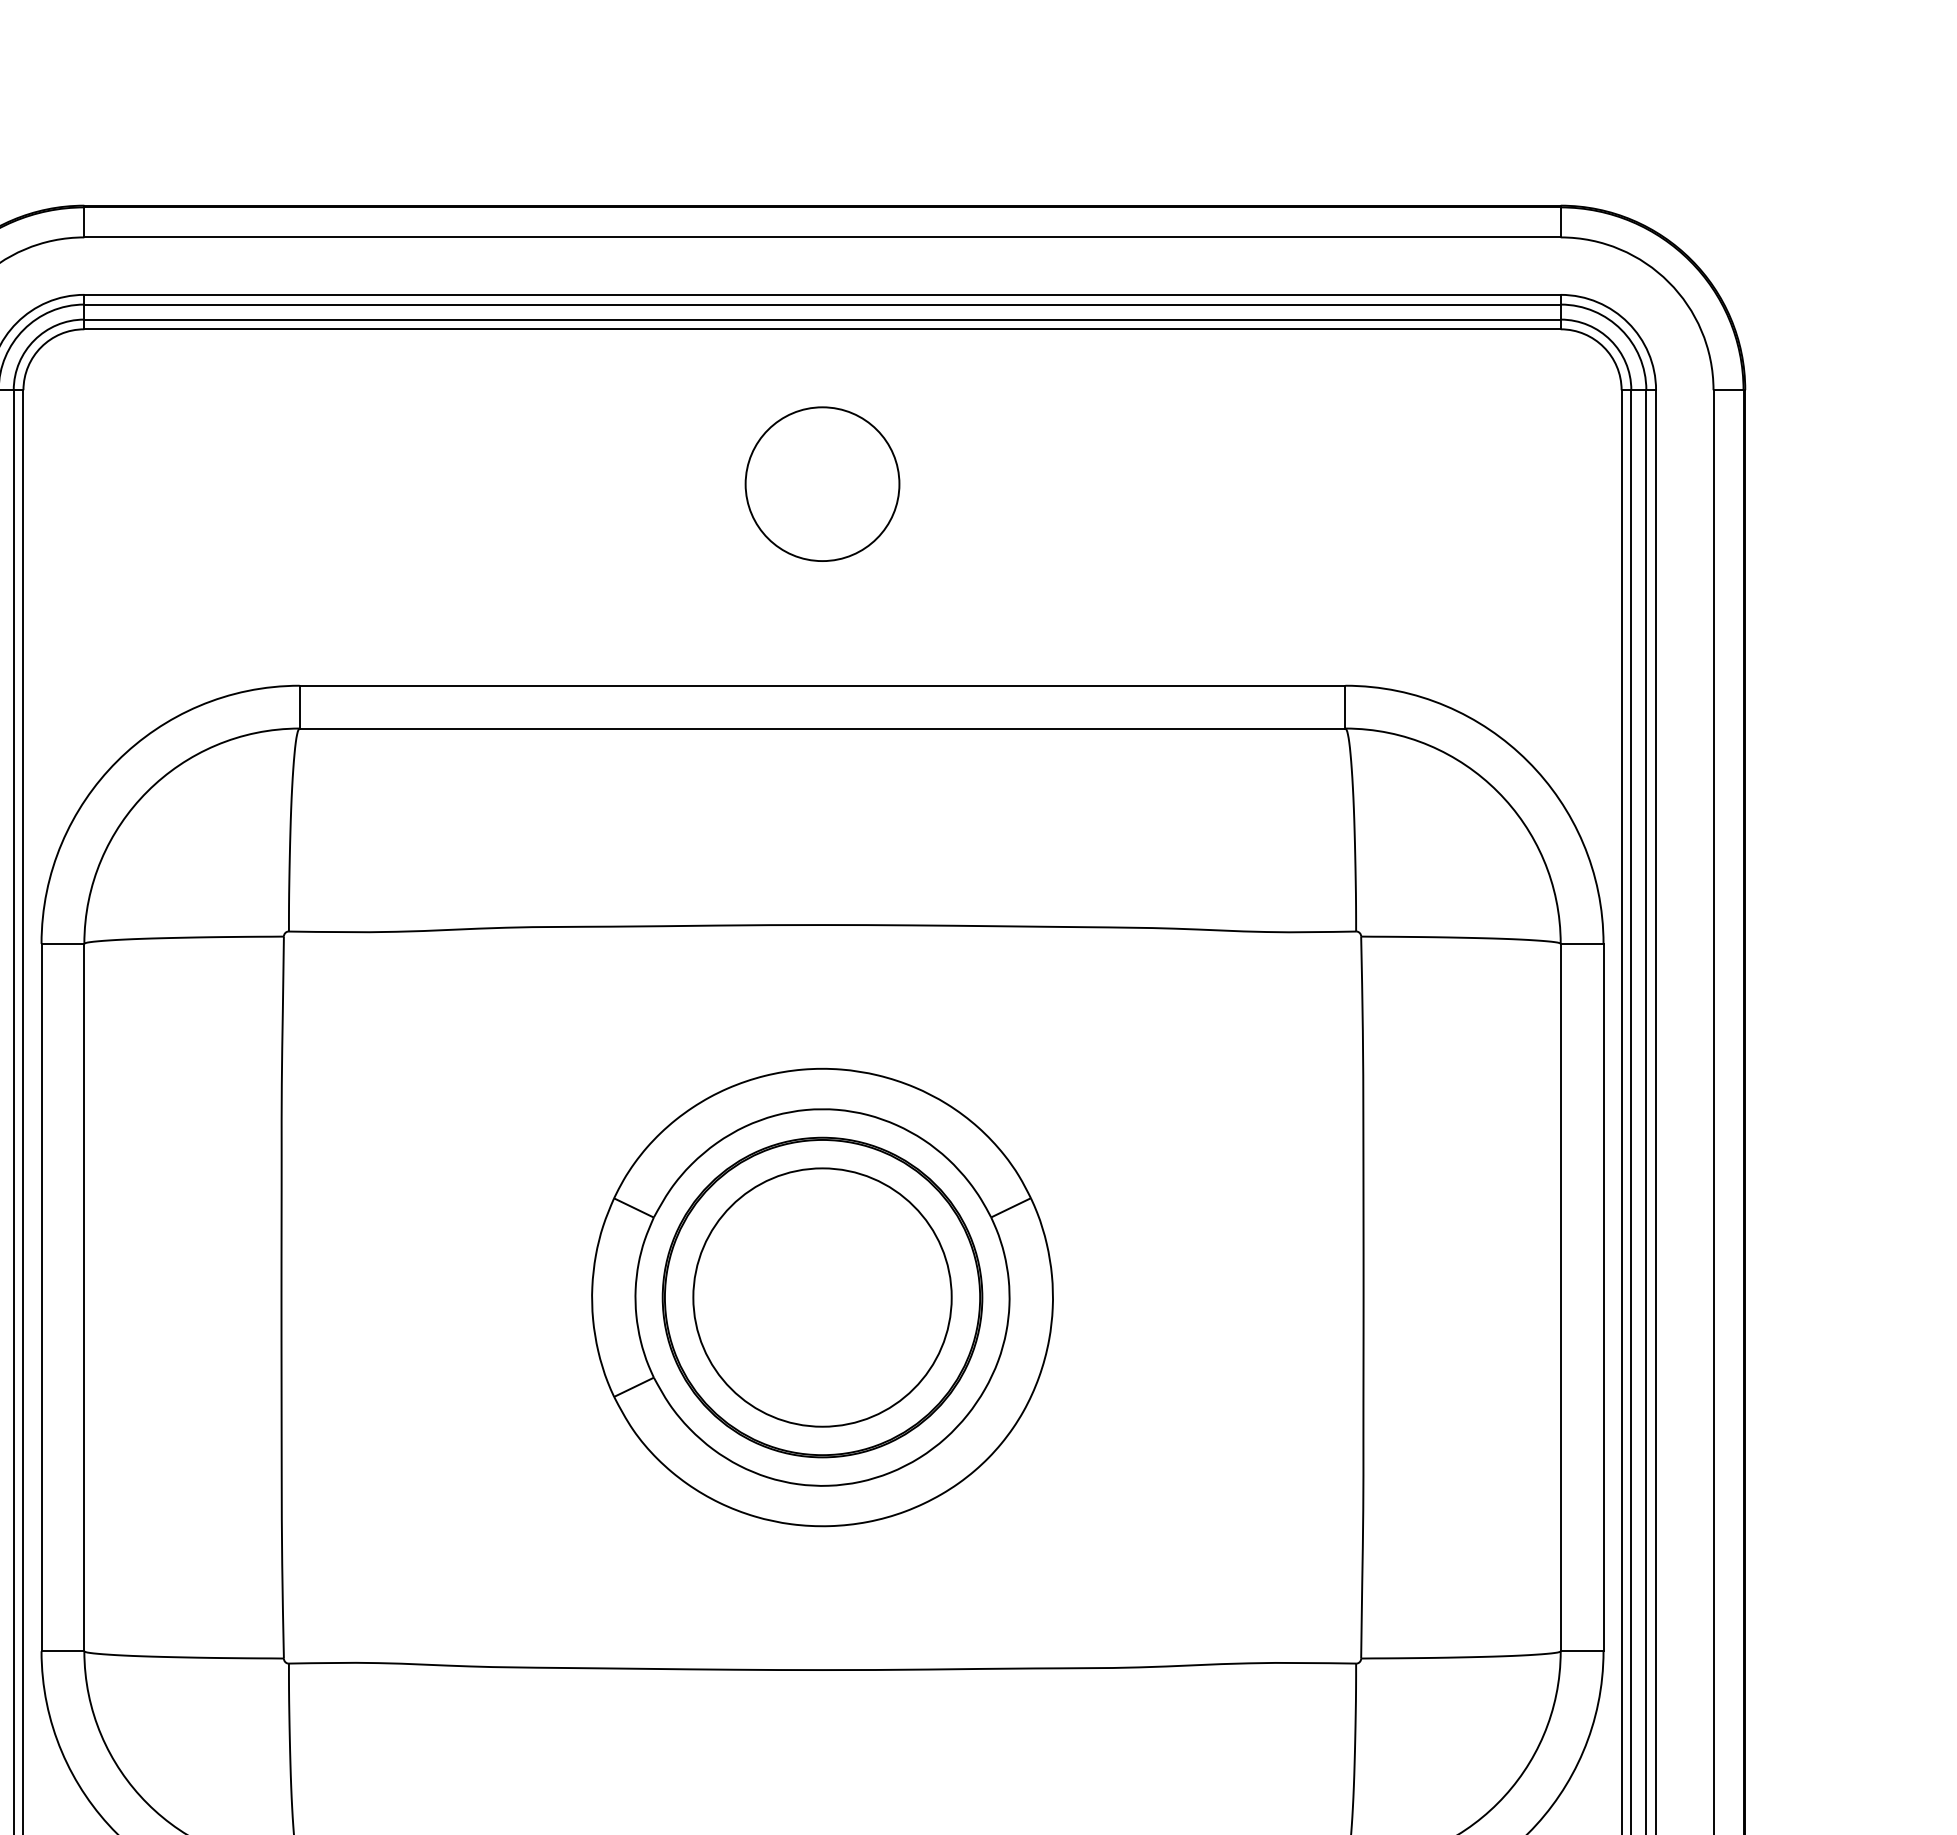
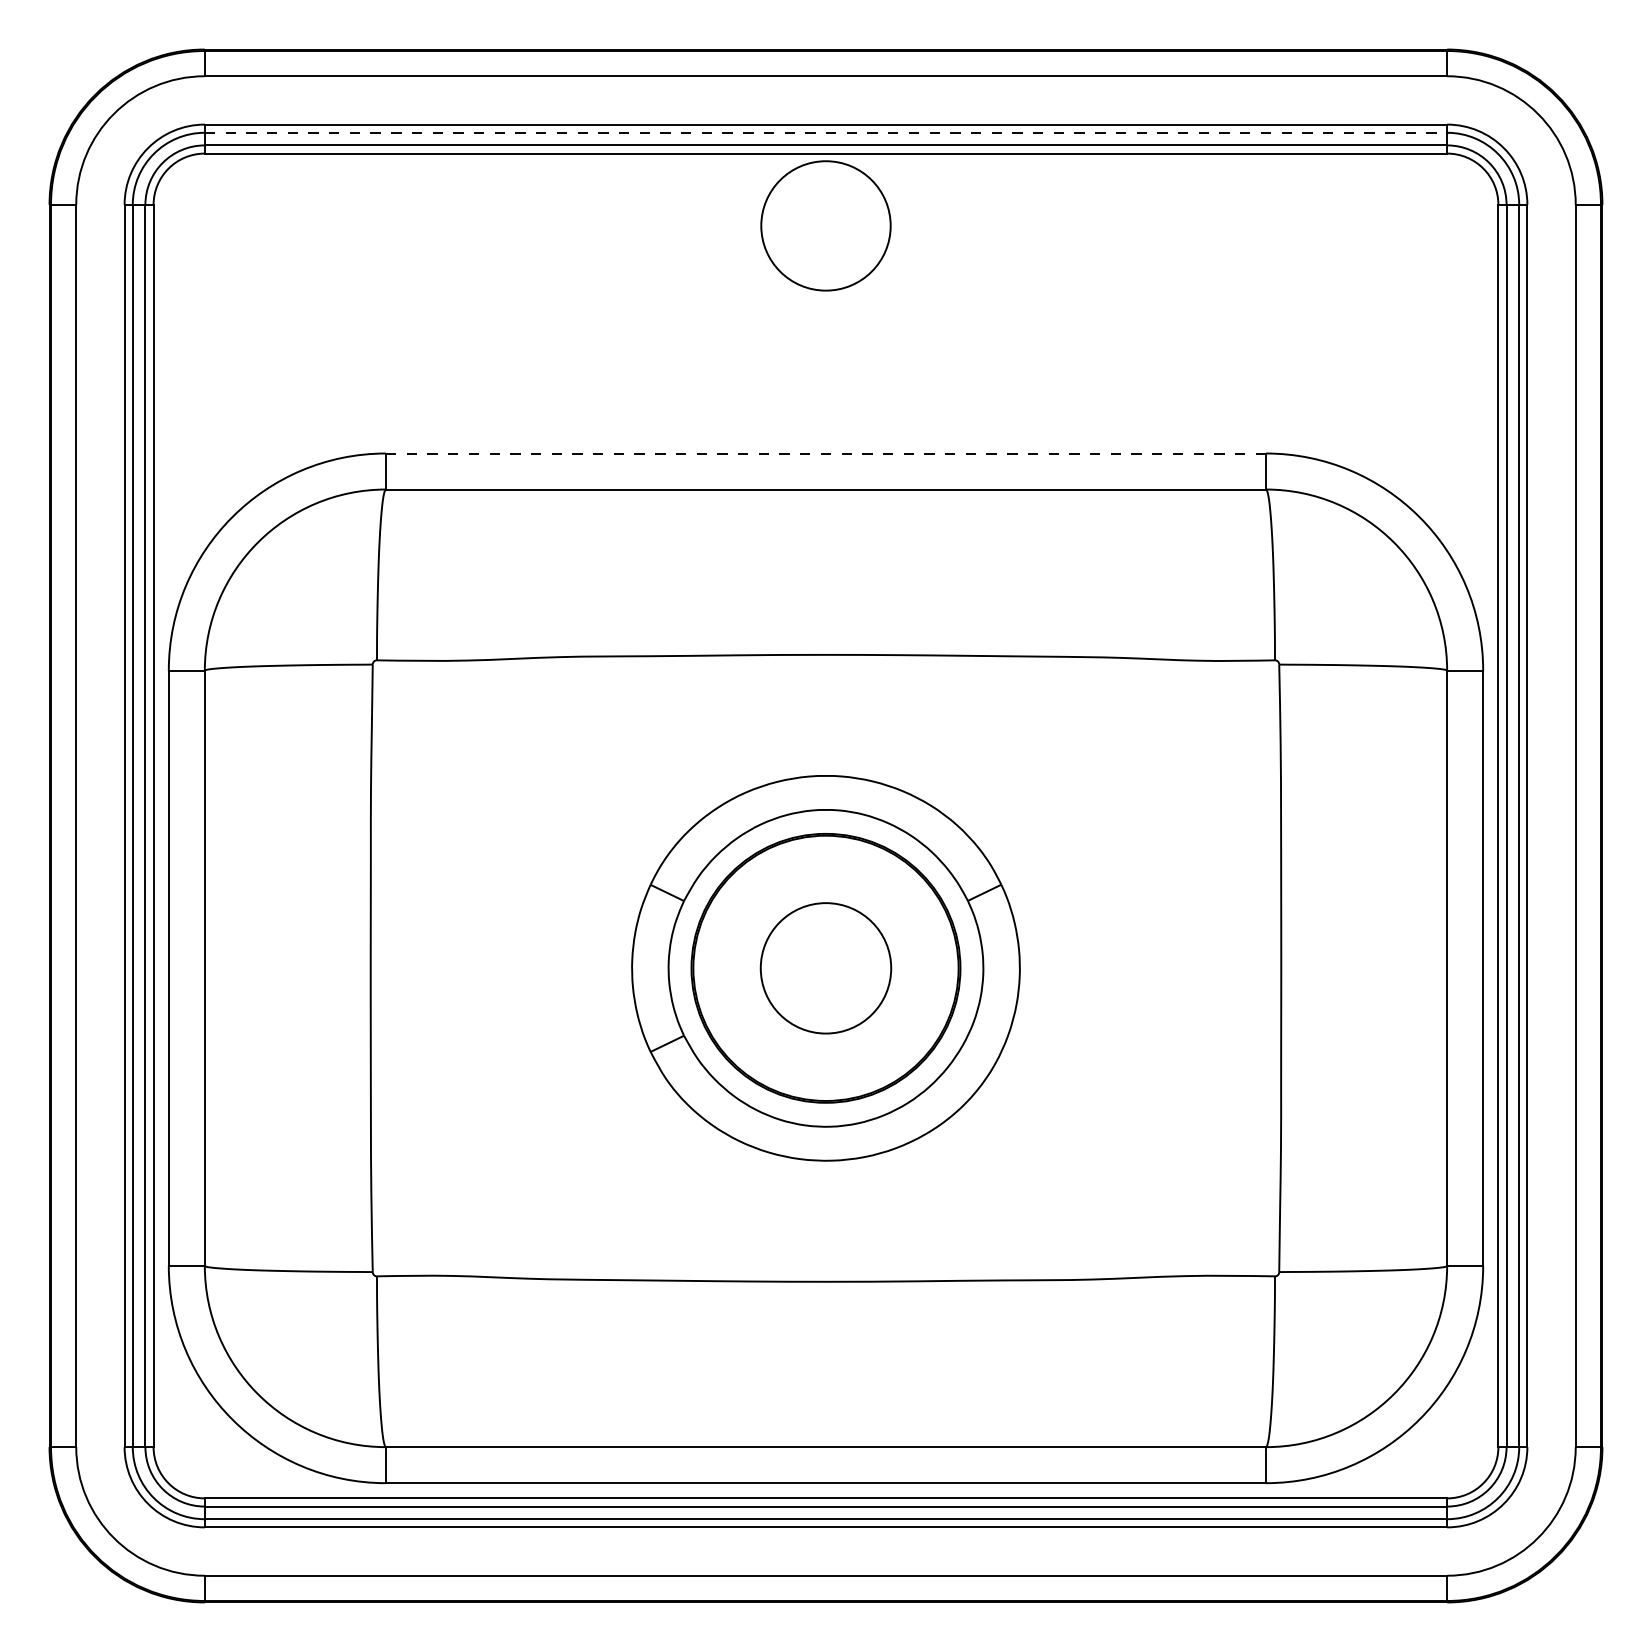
line: (823, 304) -> (826, 132), solid -> dashed
circle: (821, 483) -> (825, 225), moved
line: (823, 685) -> (826, 453), solid -> dashed
circle: (821, 1297) -> (825, 968), size x0.6

